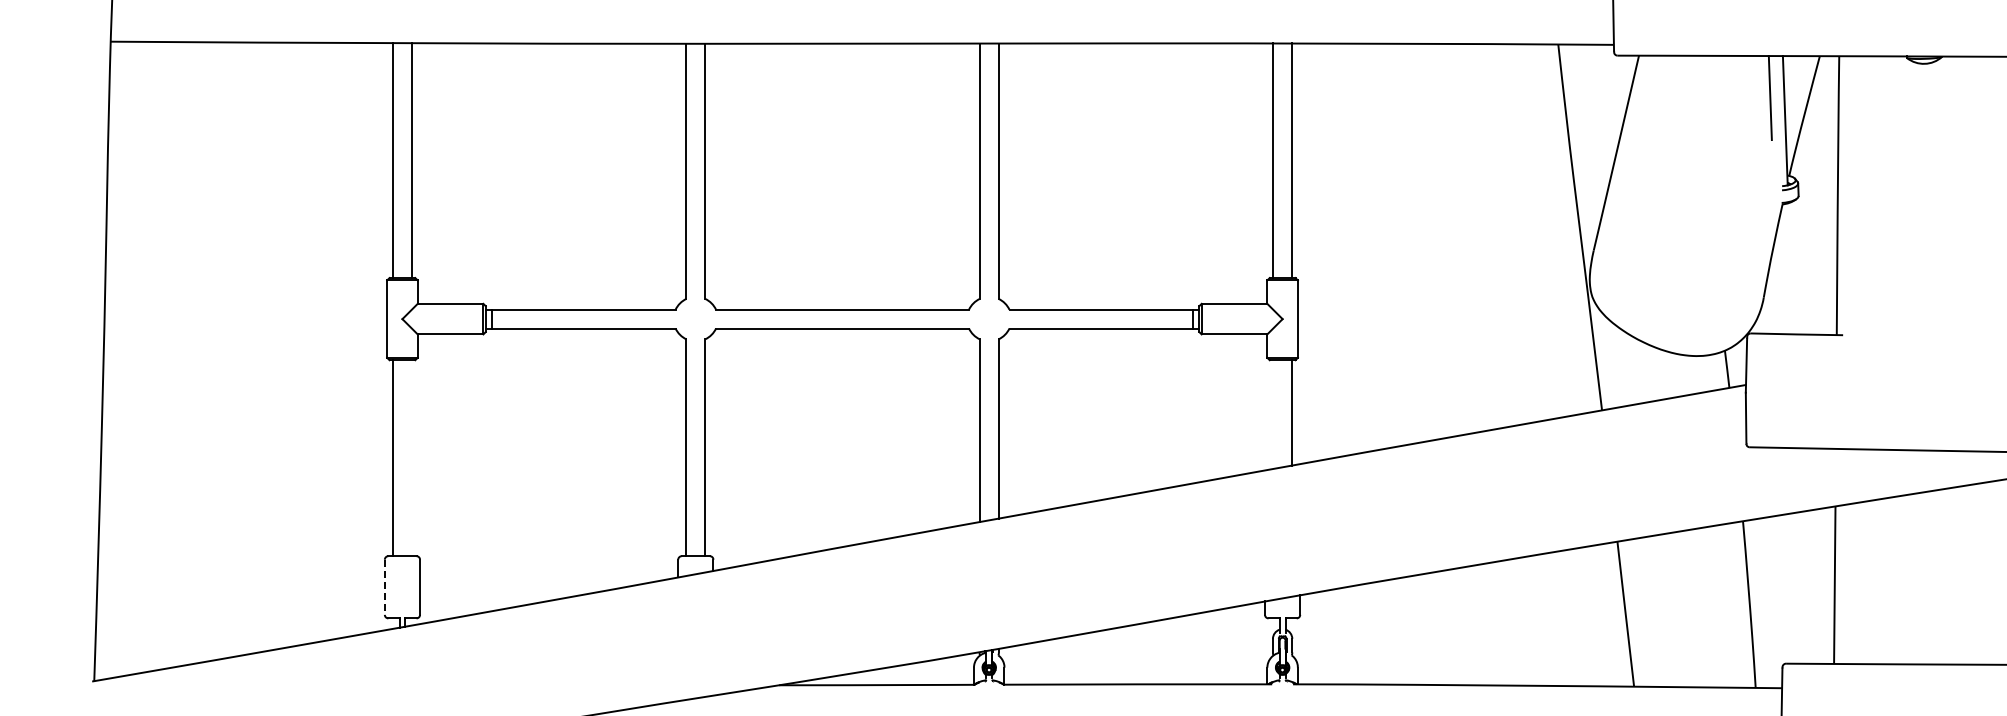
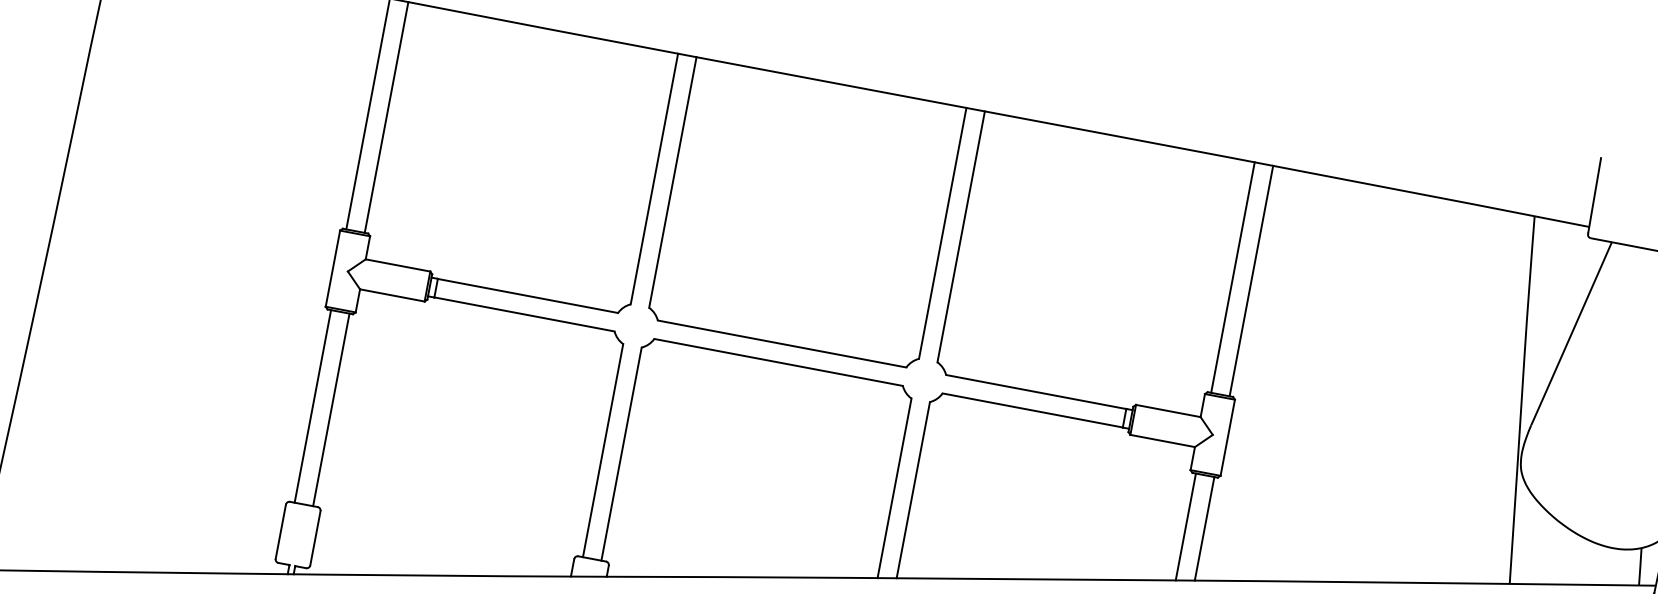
line: (1273, 414) -> (1186, 526), added
line: (411, 458) -> (330, 410), added
line: (384, 587) -> (280, 531), dashed -> solid

